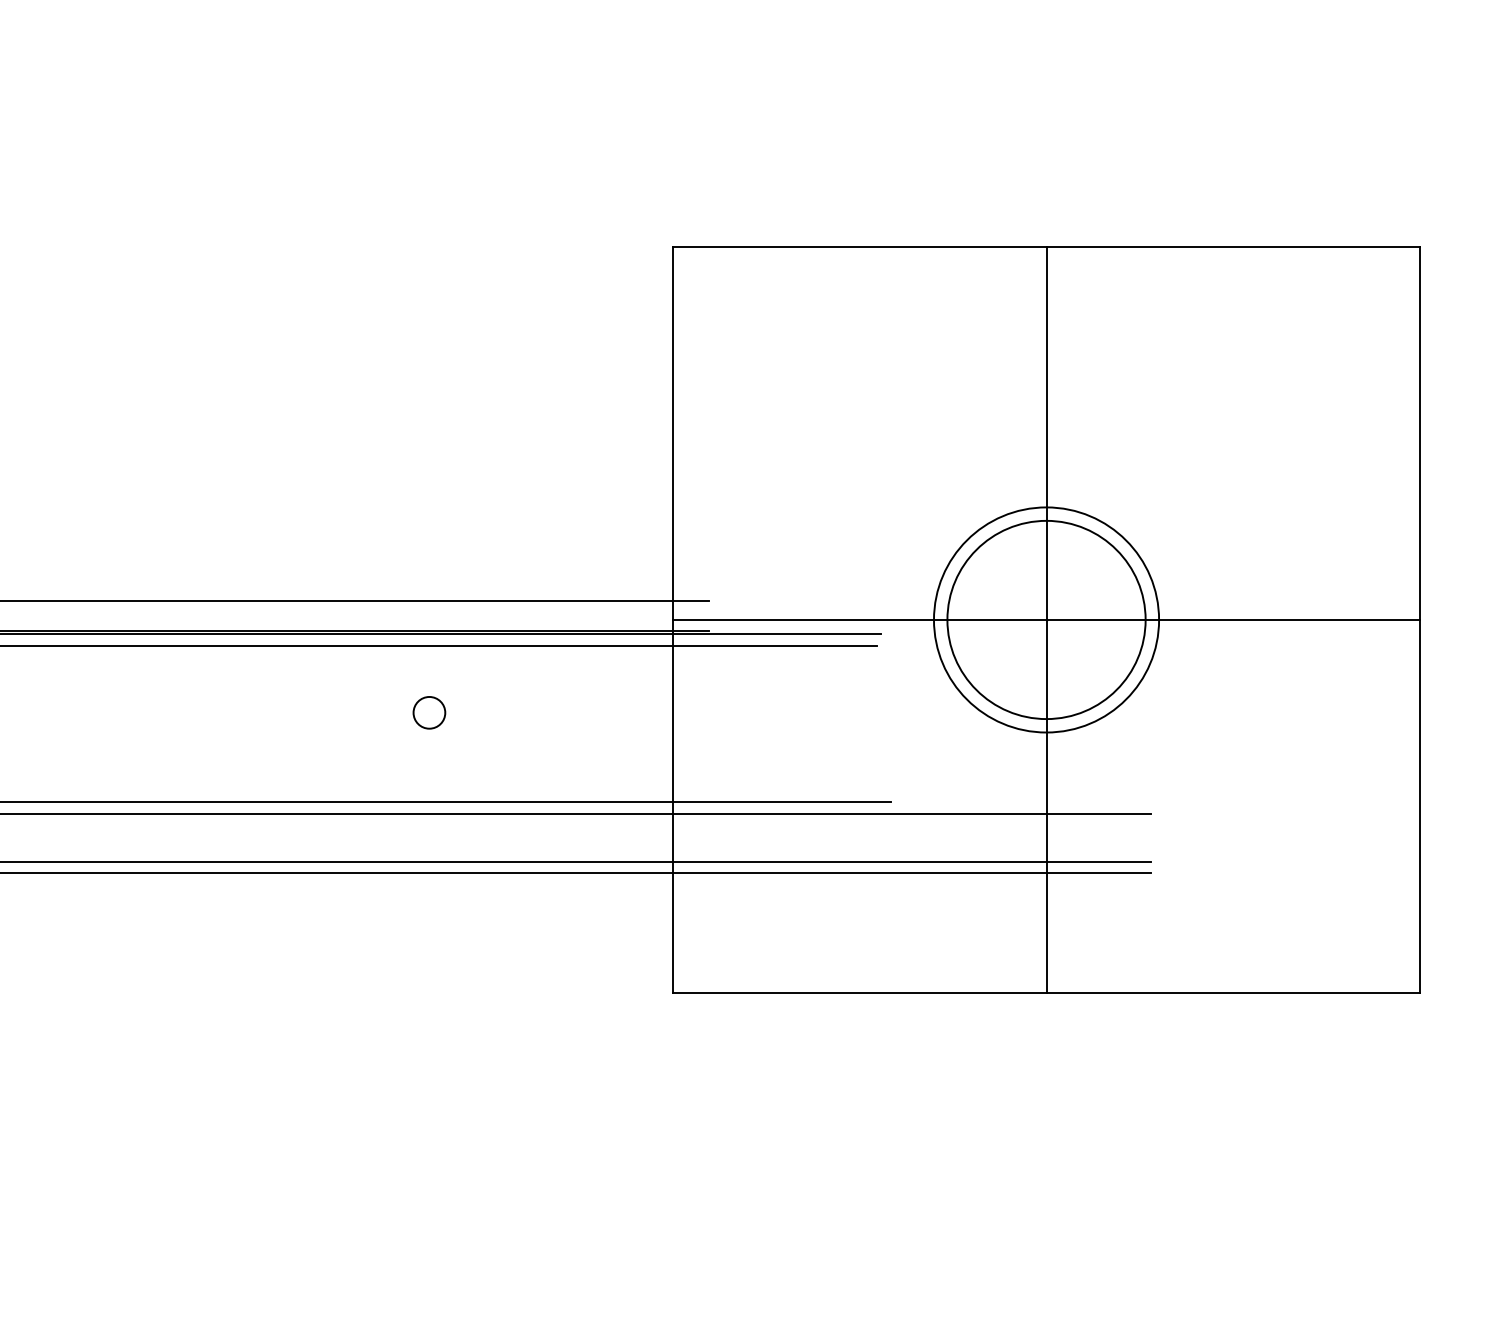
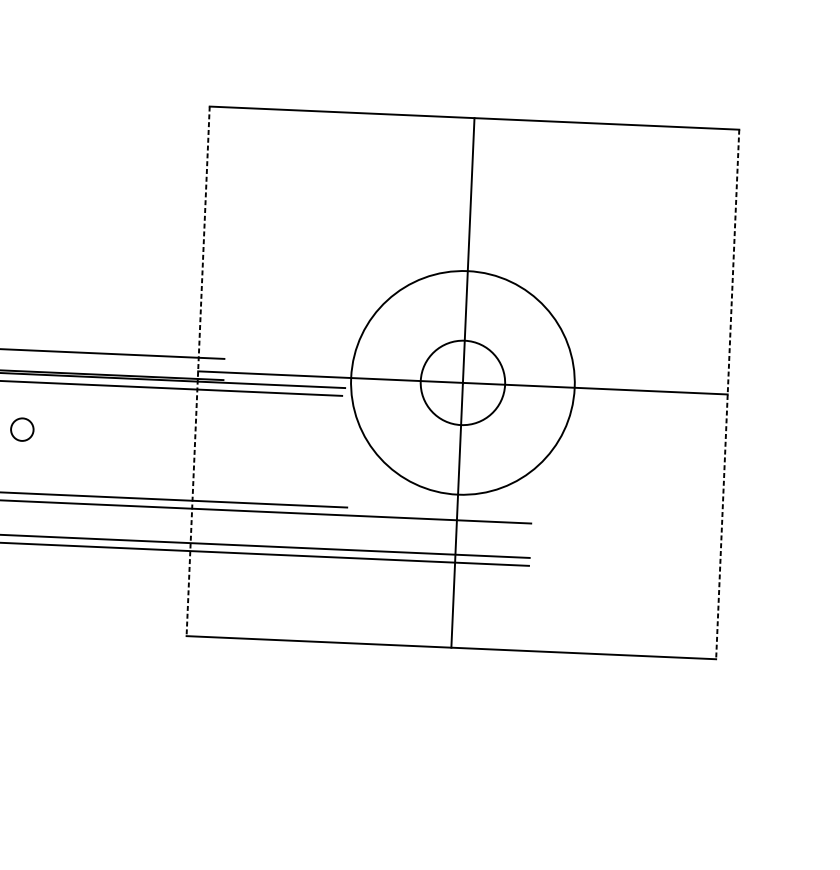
circle: (1046, 619) -> (462, 382), size x0.6
circle: (1046, 619) -> (462, 382), size x1.4
line: (673, 620) -> (198, 371), solid -> dashed
line: (1419, 620) -> (727, 394), solid -> dashed

